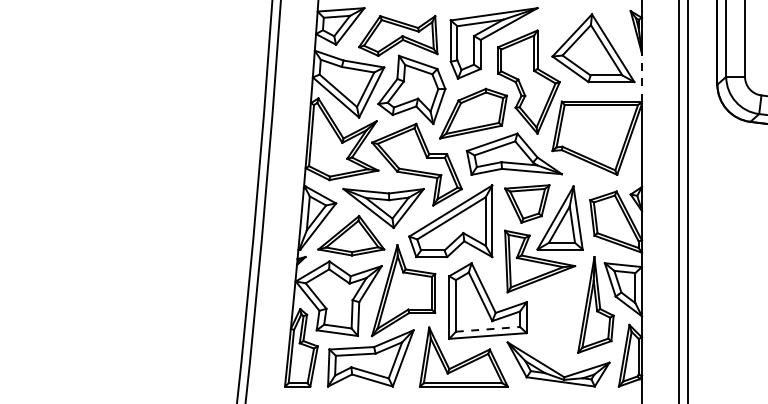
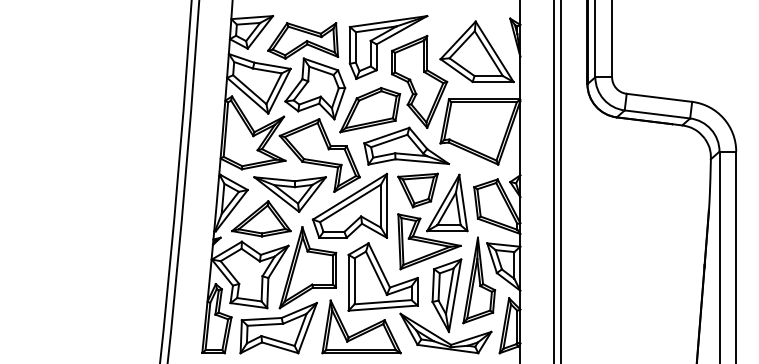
line: (642, 77) -> (520, 77), dashed -> solid
part: (559, 321) -> (446, 295), added
line: (488, 329) -> (383, 302), dashed -> solid

